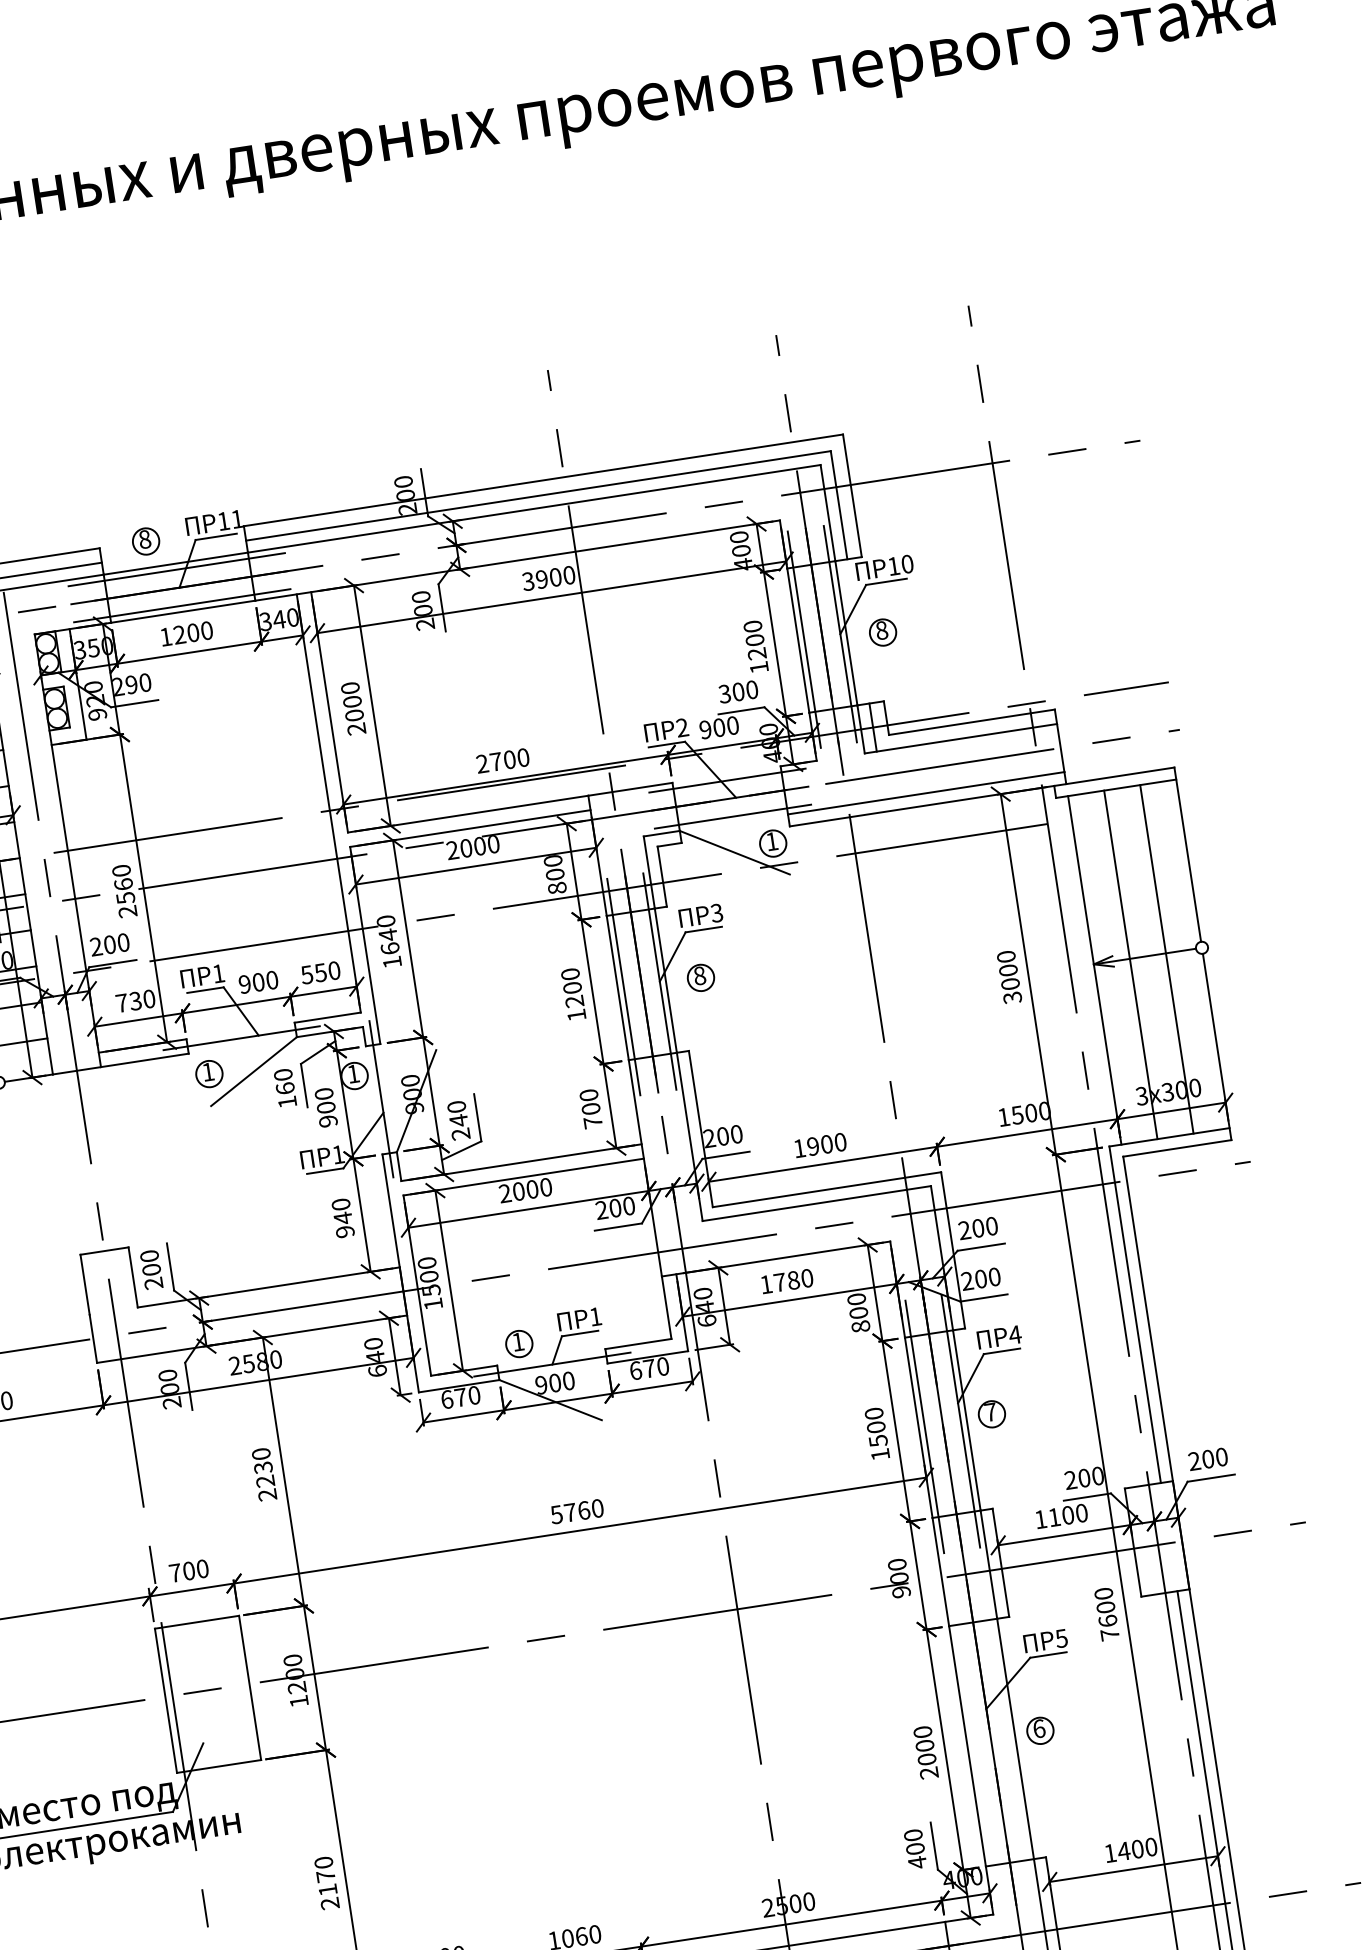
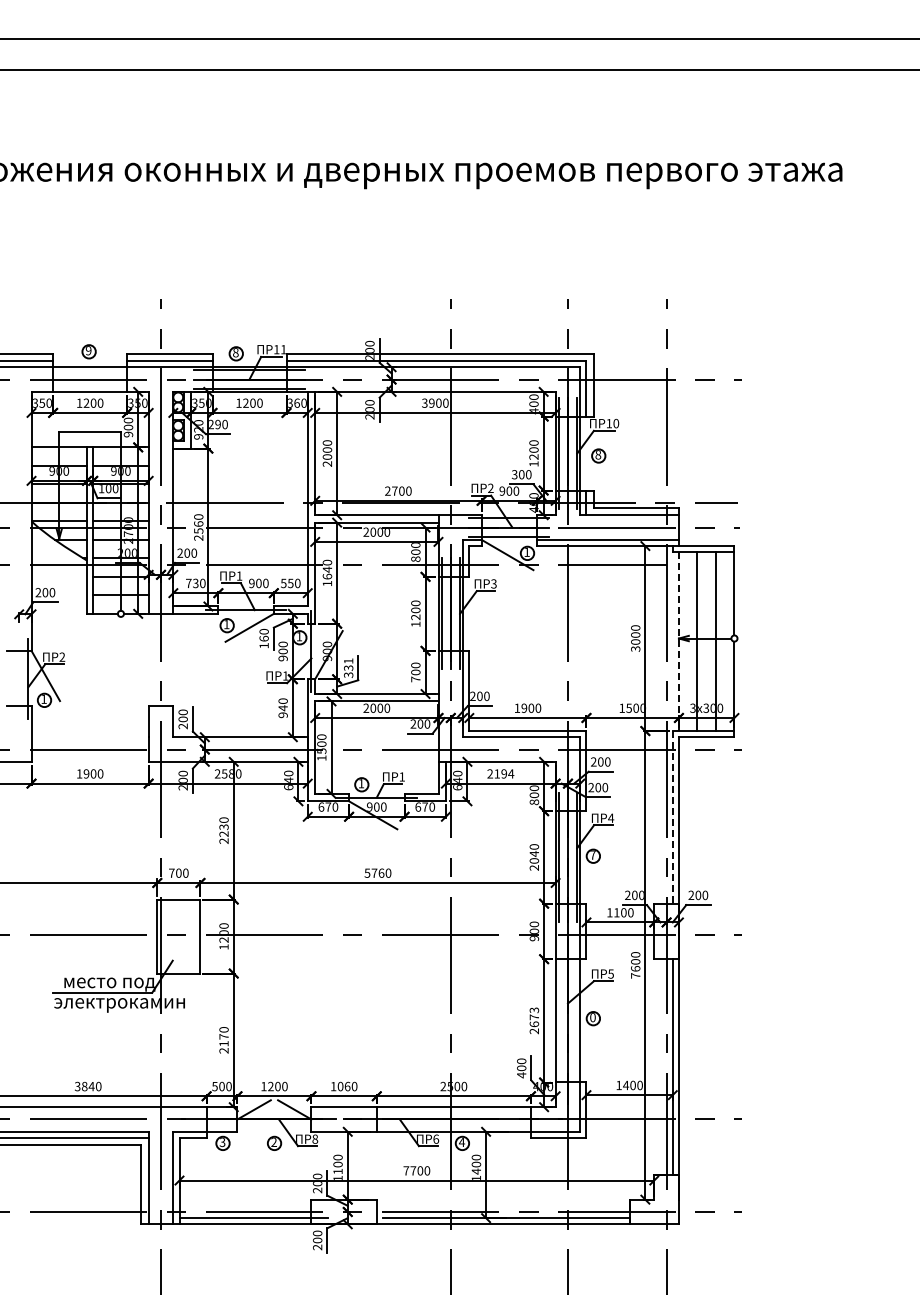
text: (277, 618) -> (296, 402), 340 -> 360
line: (1094, 972) -> (678, 642), solid -> dashed
part: (699, 976) -> (480, 614), removed
text: (458, 1119) -> (348, 667), 240 -> 331
text: (786, 1280) -> (500, 773), 1780 -> 2194
line: (1134, 1315) -> (672, 817), solid -> dashed
text: (878, 1440) -> (534, 860), 1500 -> 2040
text: (1038, 1728) -> (592, 1017), 6 -> 0
text: (925, 1746) -> (534, 1017), 2000 -> 2673

